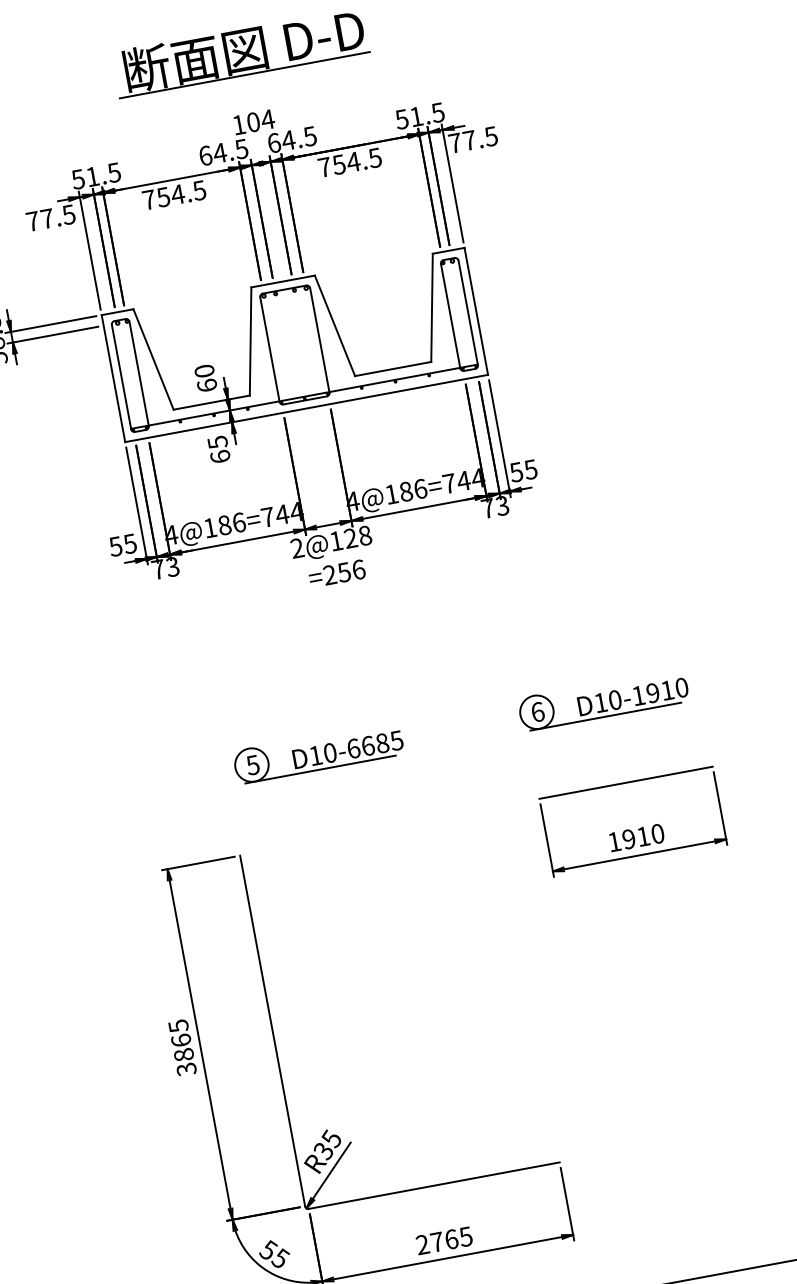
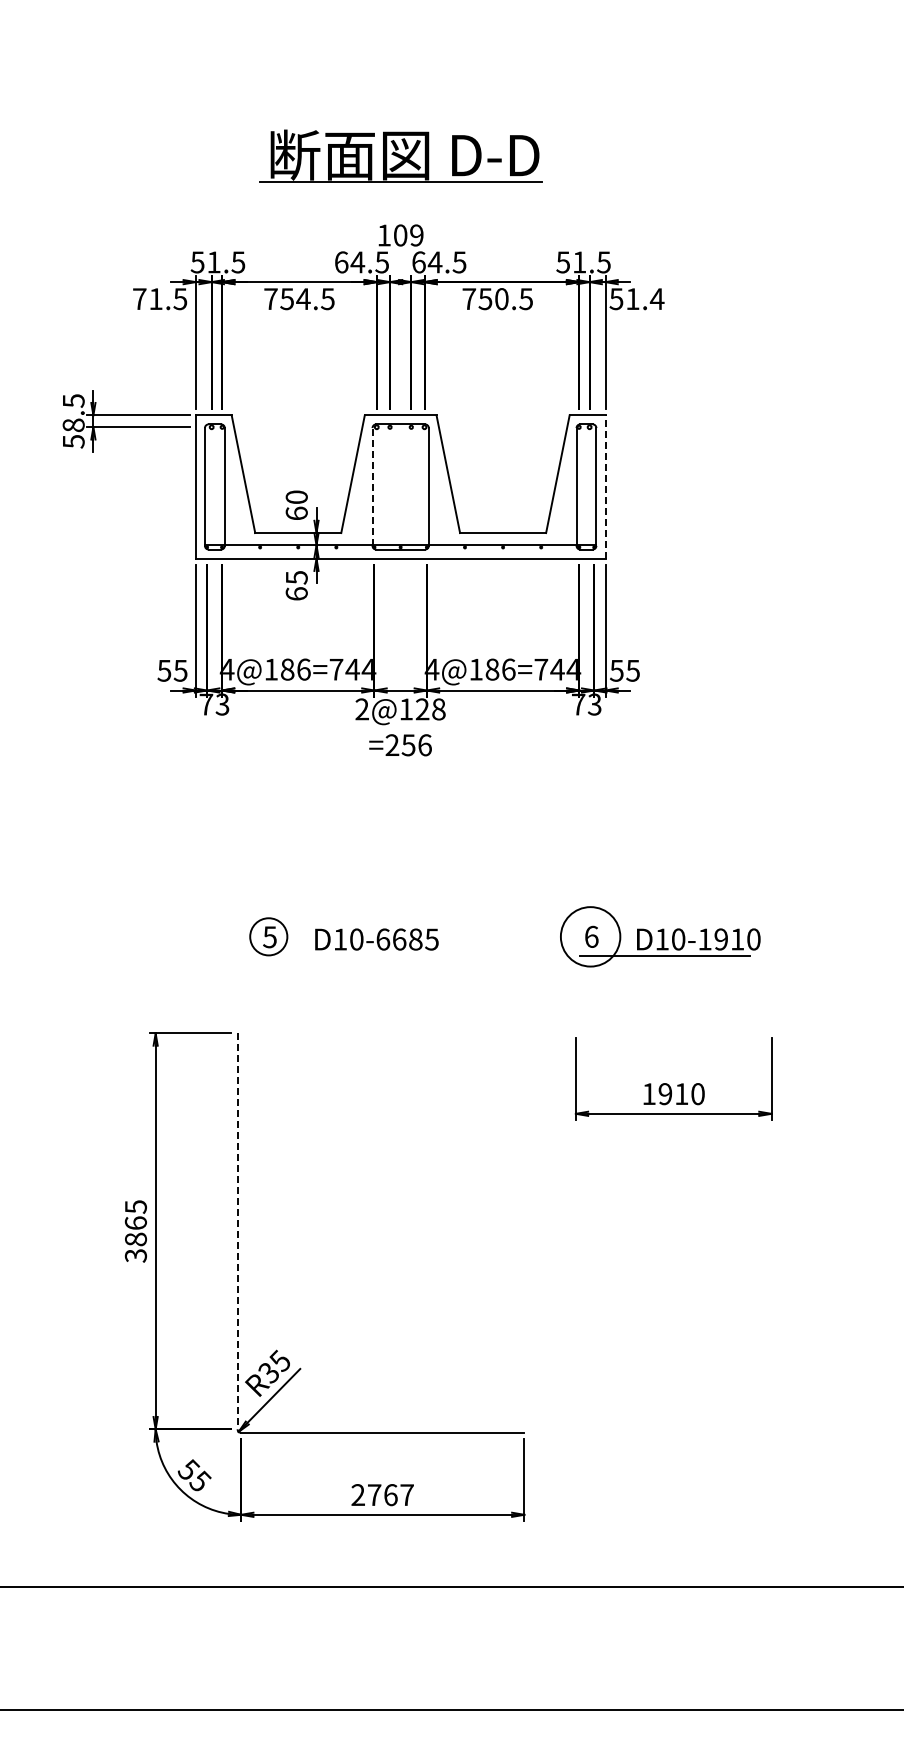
text: (267, 119) -> (416, 235), 104 -> 109
text: (472, 140) -> (636, 299), 77.5 -> 51.4
text: (353, 162) -> (501, 299), 754.5 -> 750.5
text: (46, 218) -> (155, 298), 77.5 -> 71.5
line: (476, 310) -> (605, 486), solid -> dashed
line: (269, 349) -> (372, 486), solid -> dashed
circle: (536, 711) -> (590, 936), size x1.6
line: (320, 769) -> (342, 955), removed
line: (625, 782) -> (673, 1031), removed
line: (272, 1031) -> (237, 1231), solid -> dashed
text: (465, 1237) -> (406, 1495), 2765 -> 2767

